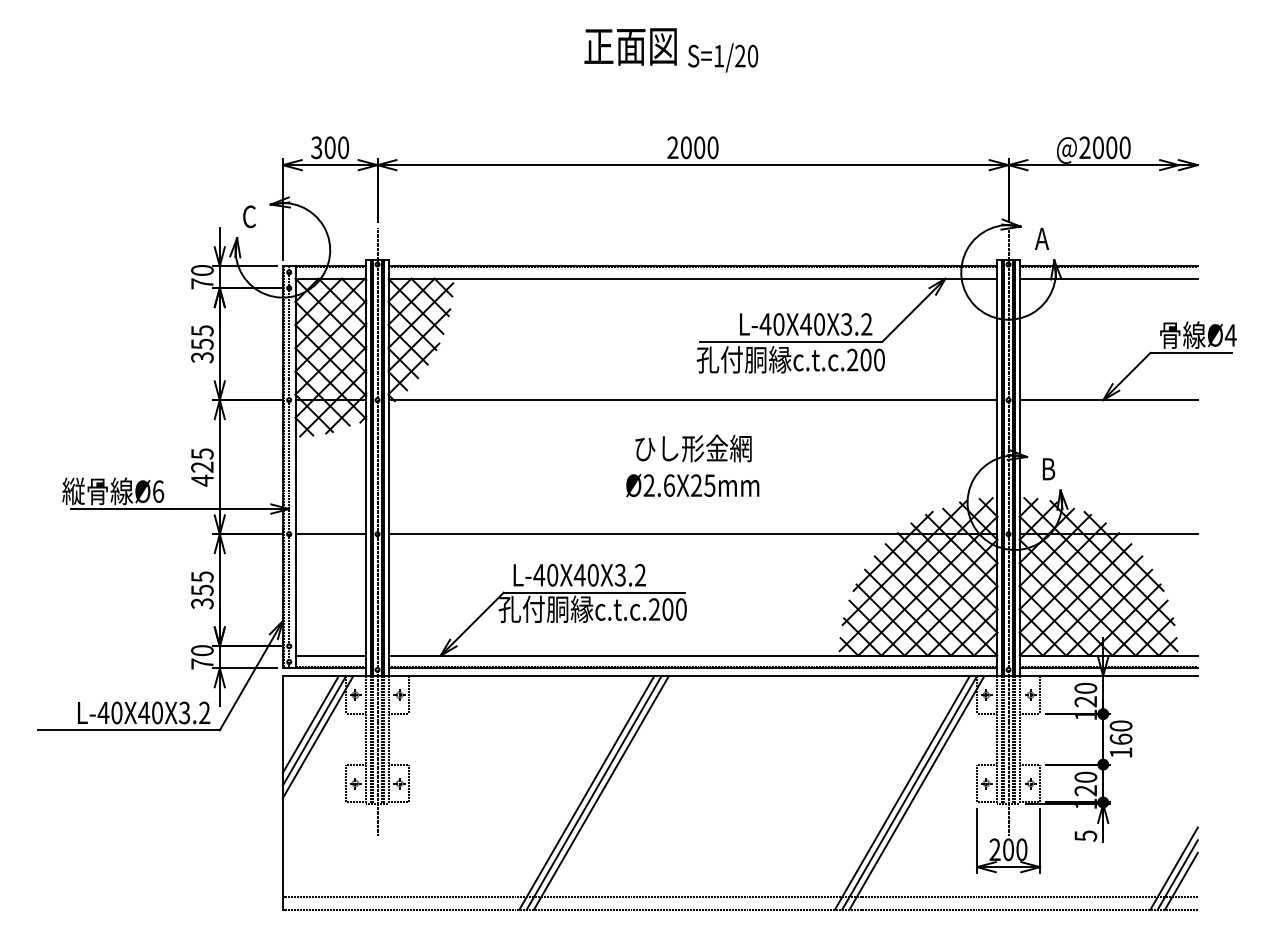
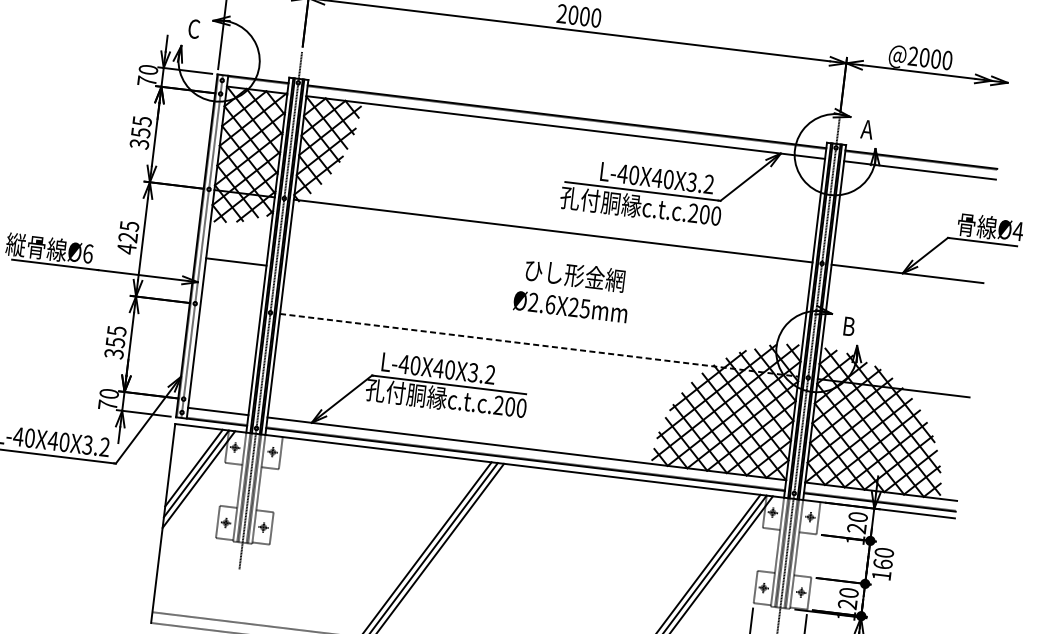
text: (692, 465) -> (572, 289), moved
line: (330, 534) -> (235, 262), moved
line: (693, 534) -> (539, 345), solid -> dashed

